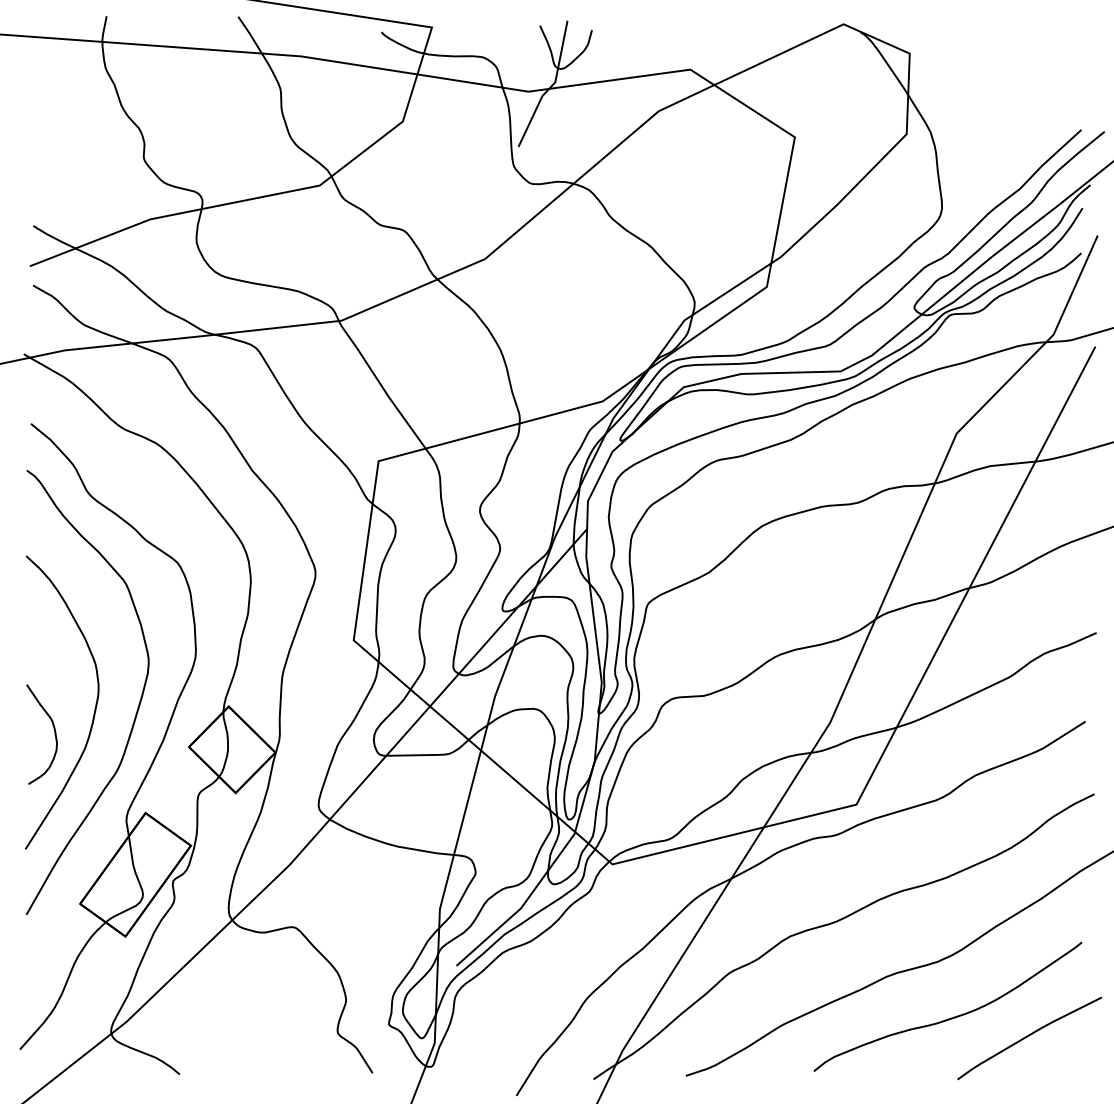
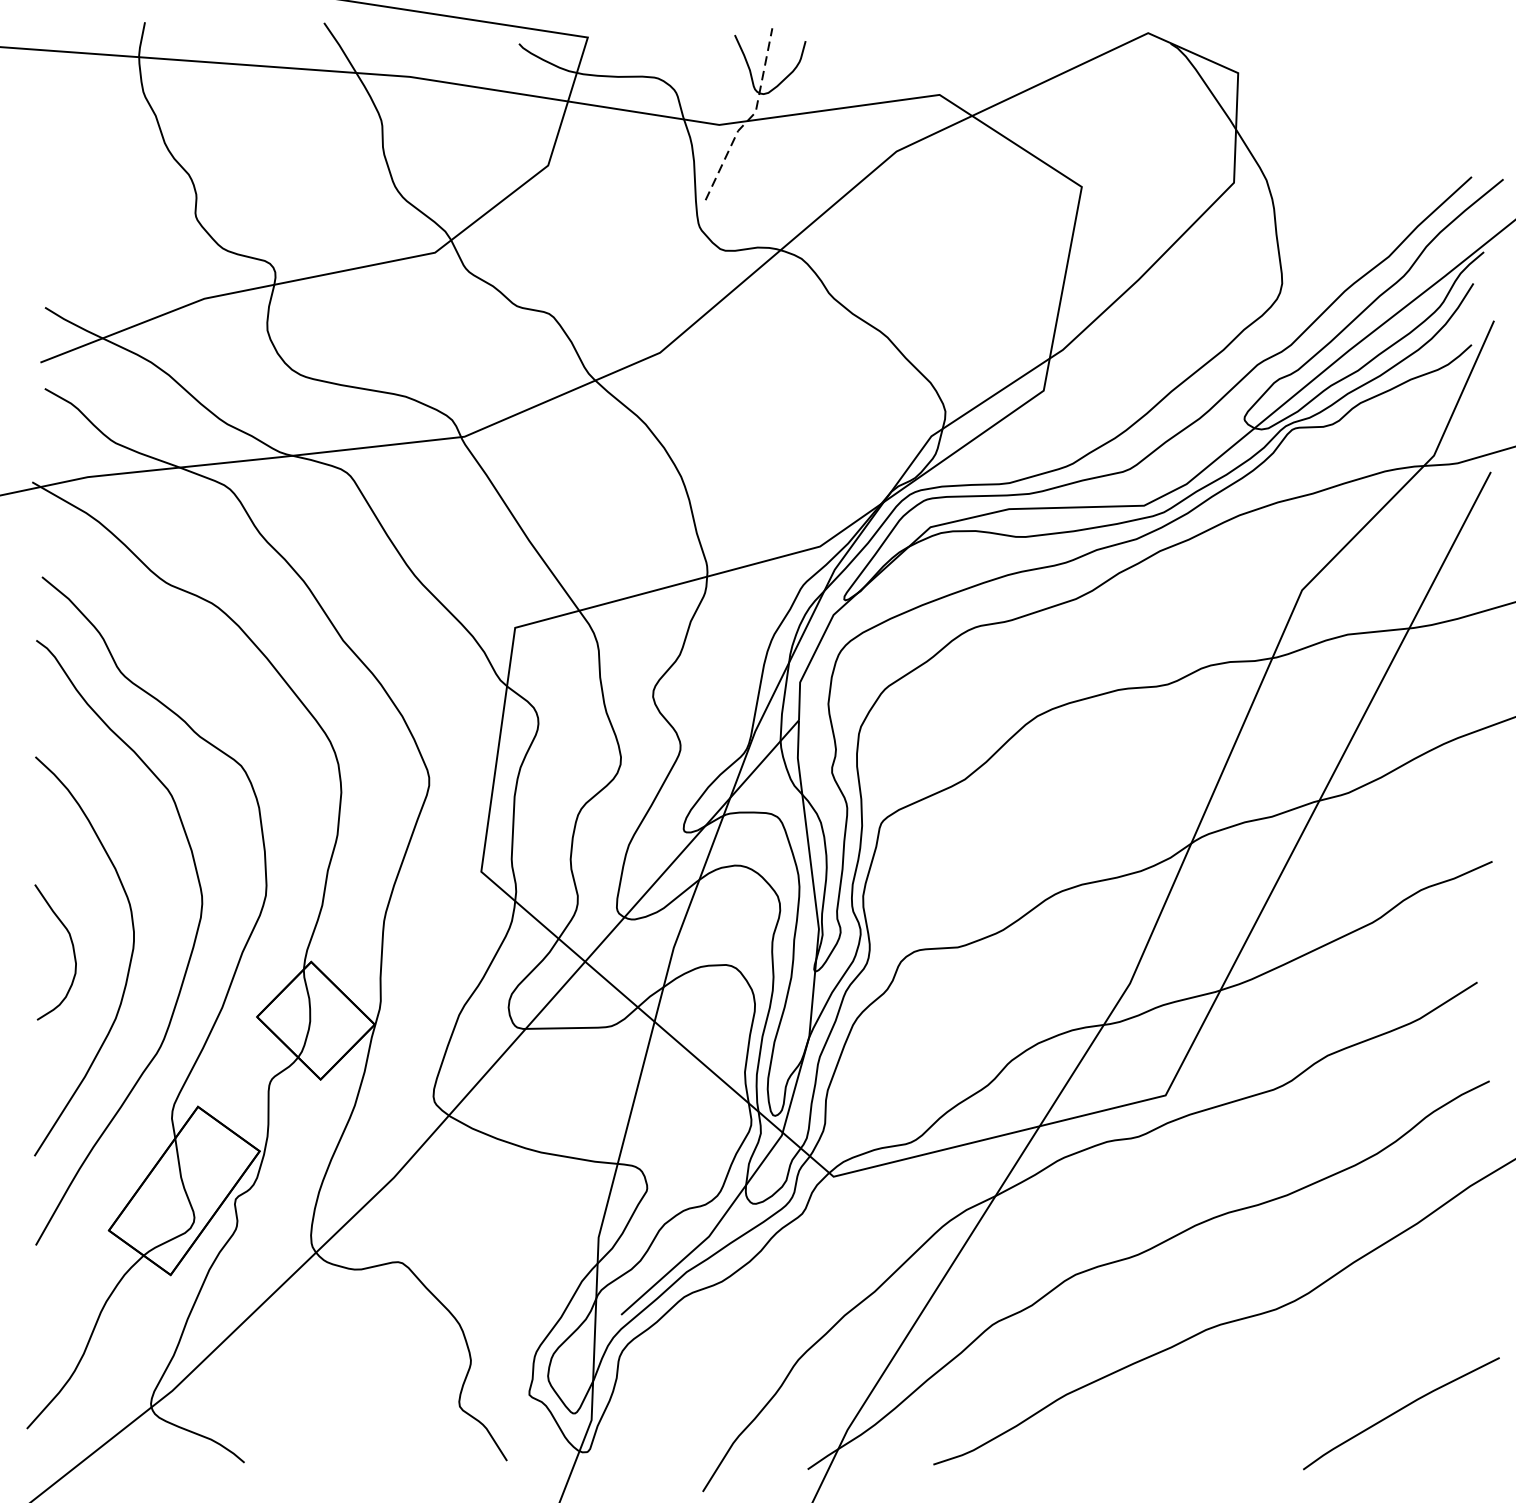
line: (551, 86) -> (750, 117), solid -> dashed
curve: (53, 729) -> (71, 945), moved
curve: (951, 1017) -> (1294, 1385), removed

